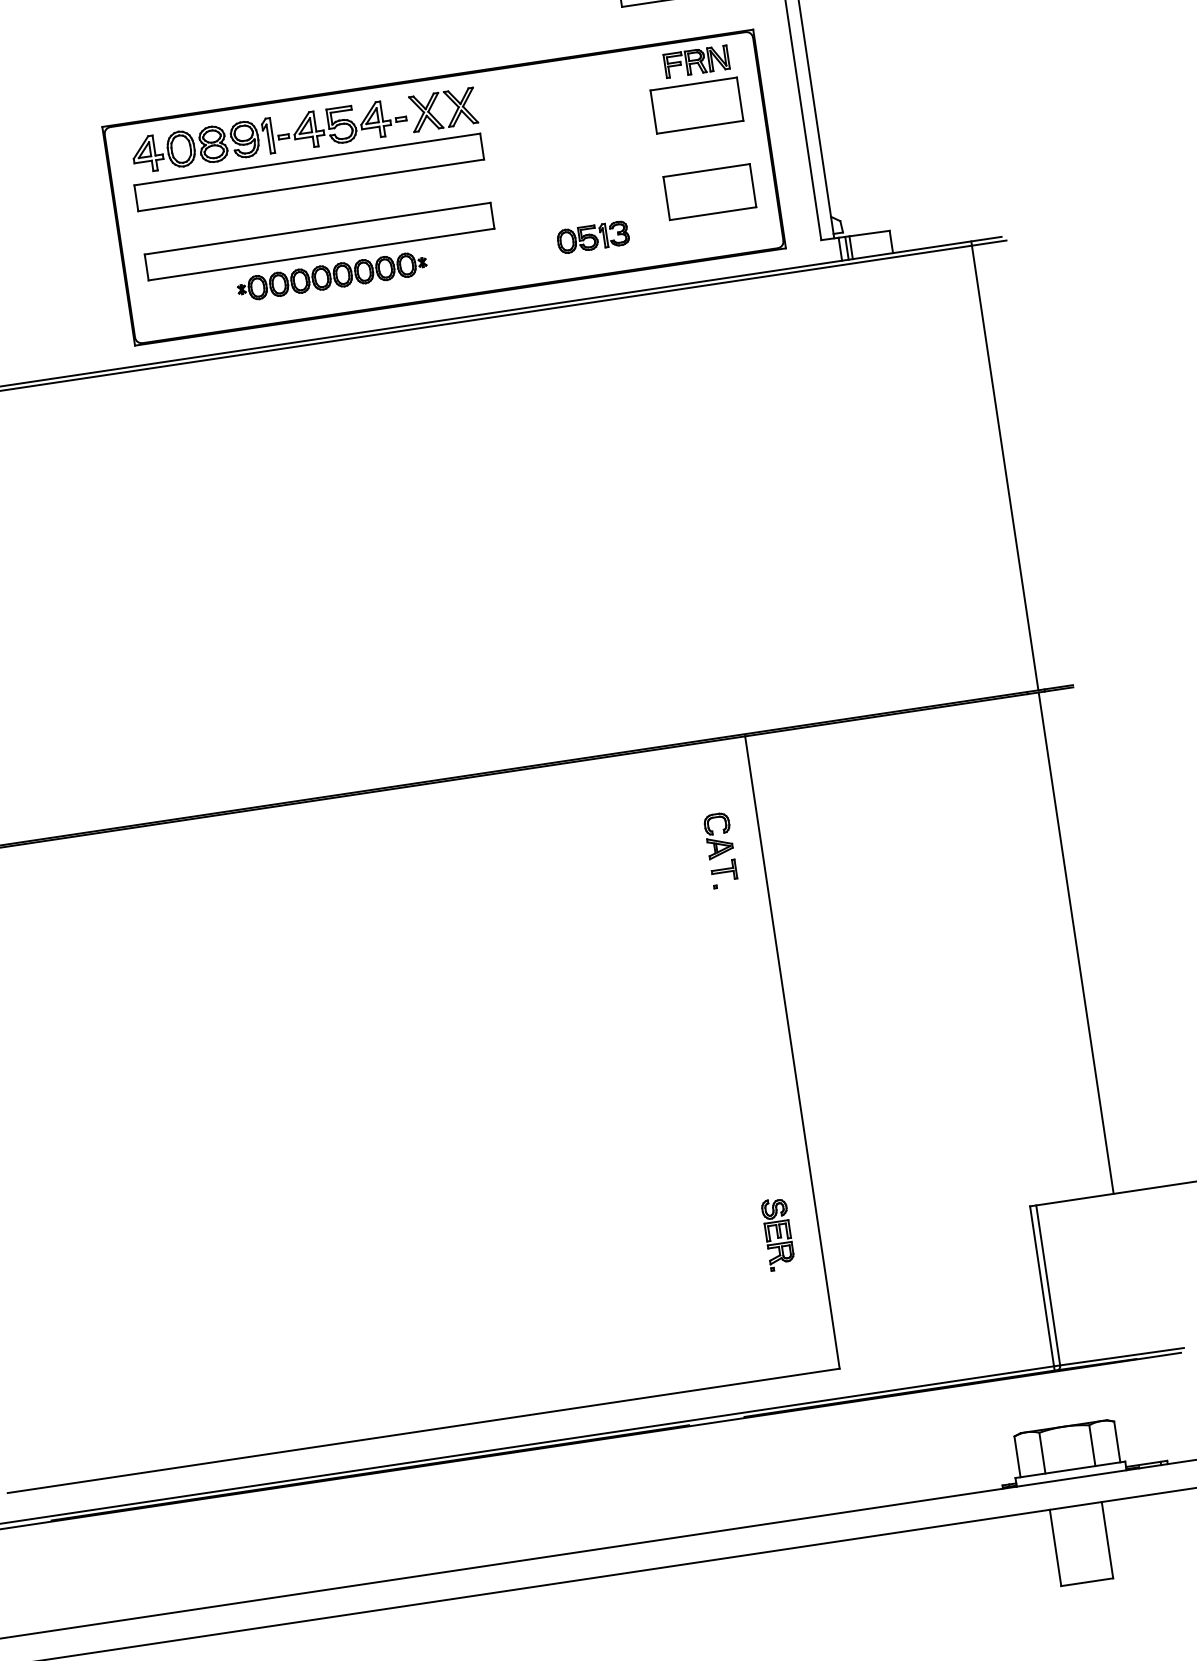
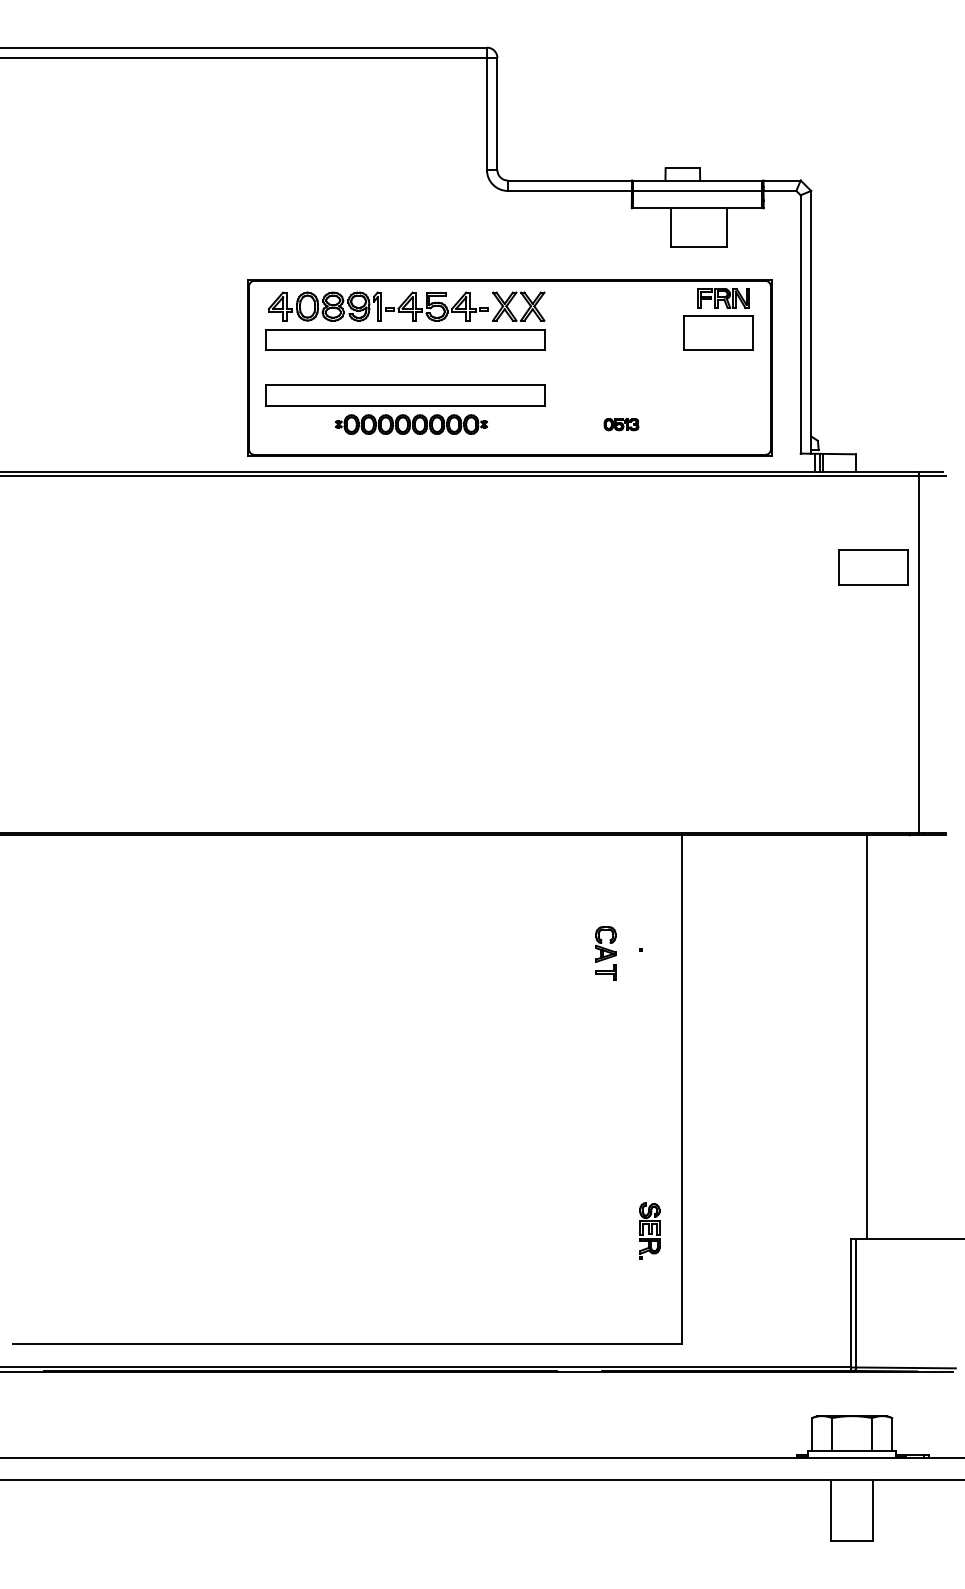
part: (709, 191) -> (873, 567), moved
part: (593, 237) -> (621, 424), size x0.6
part: (719, 847) -> (605, 953), moved
line: (1075, 942) -> (866, 1036), moved

